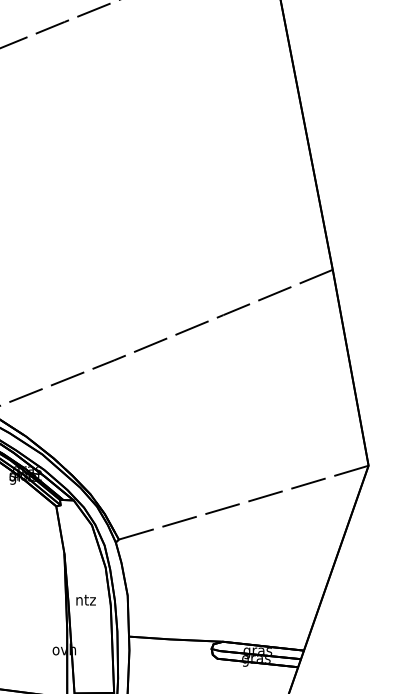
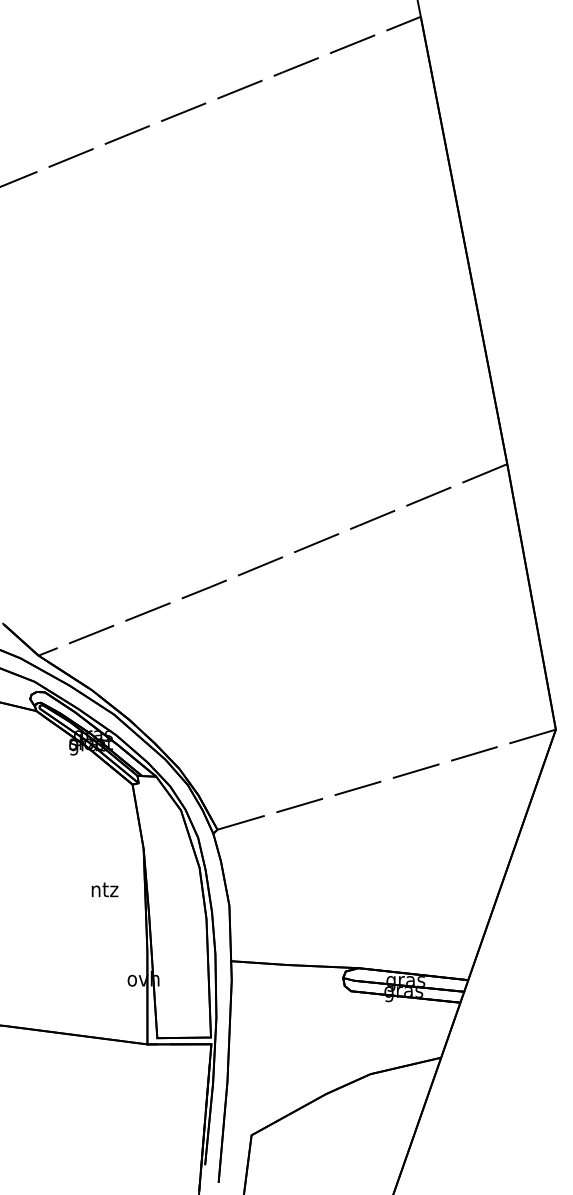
text: (85, 599) -> (104, 889), moved

